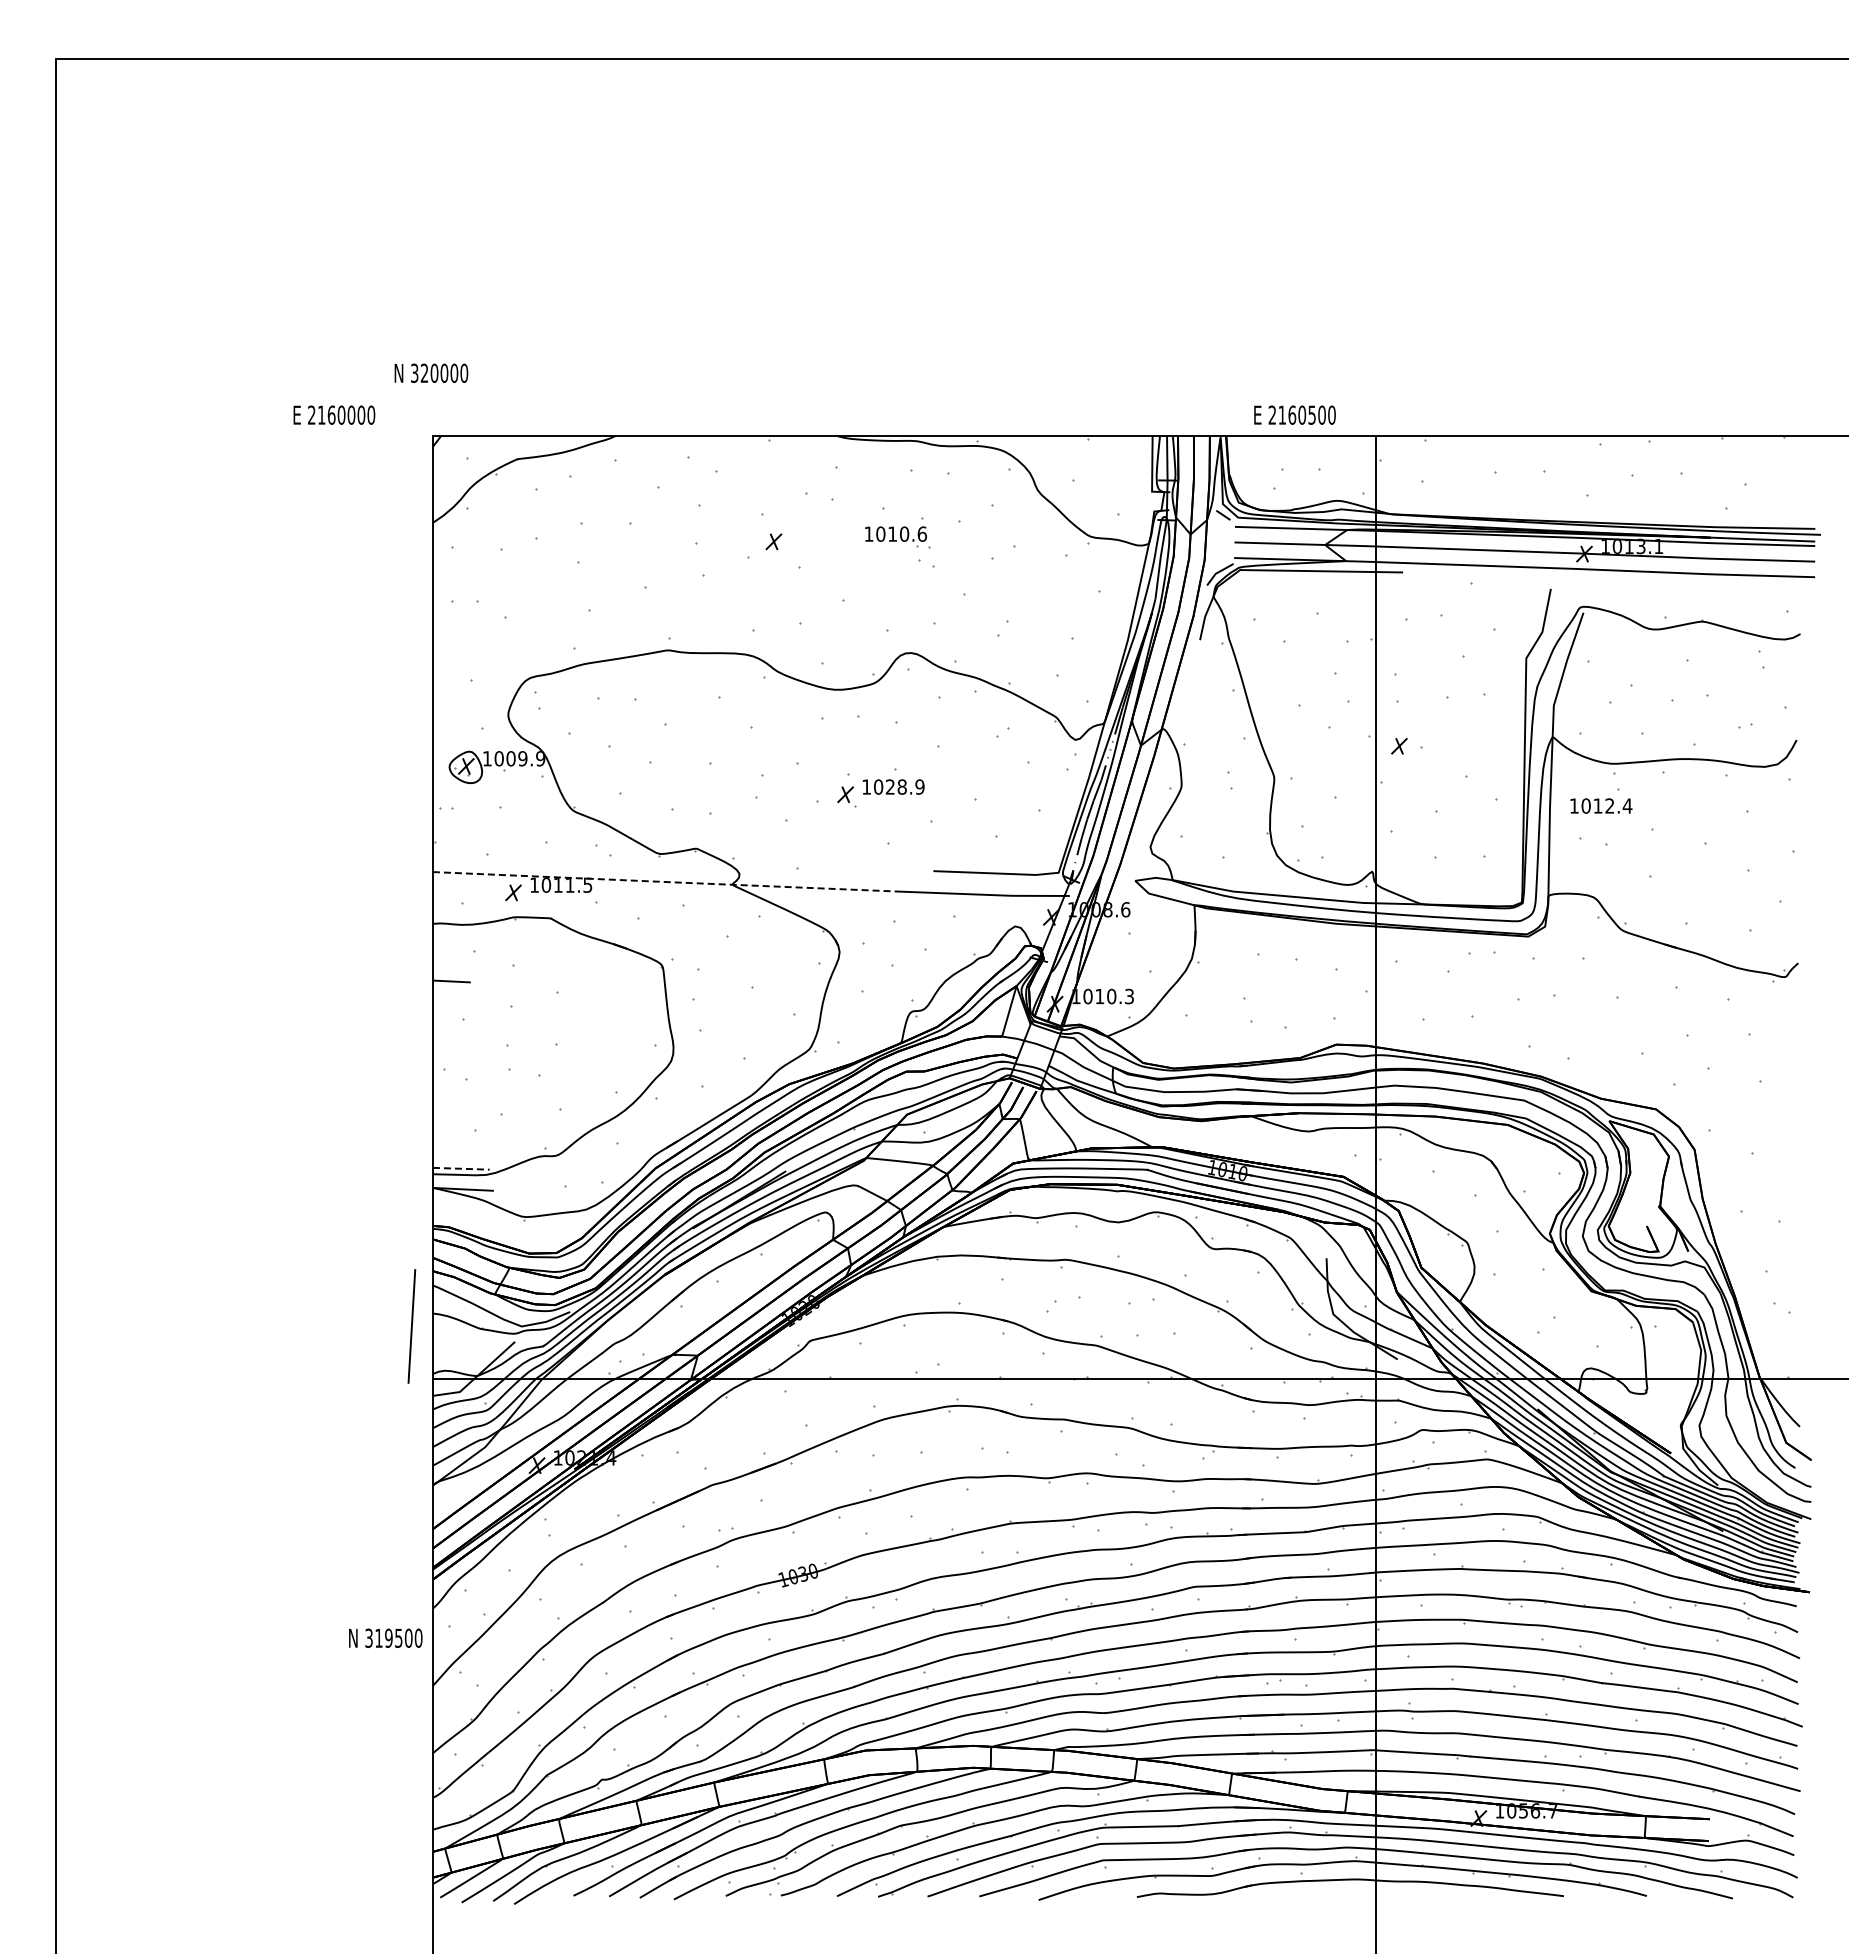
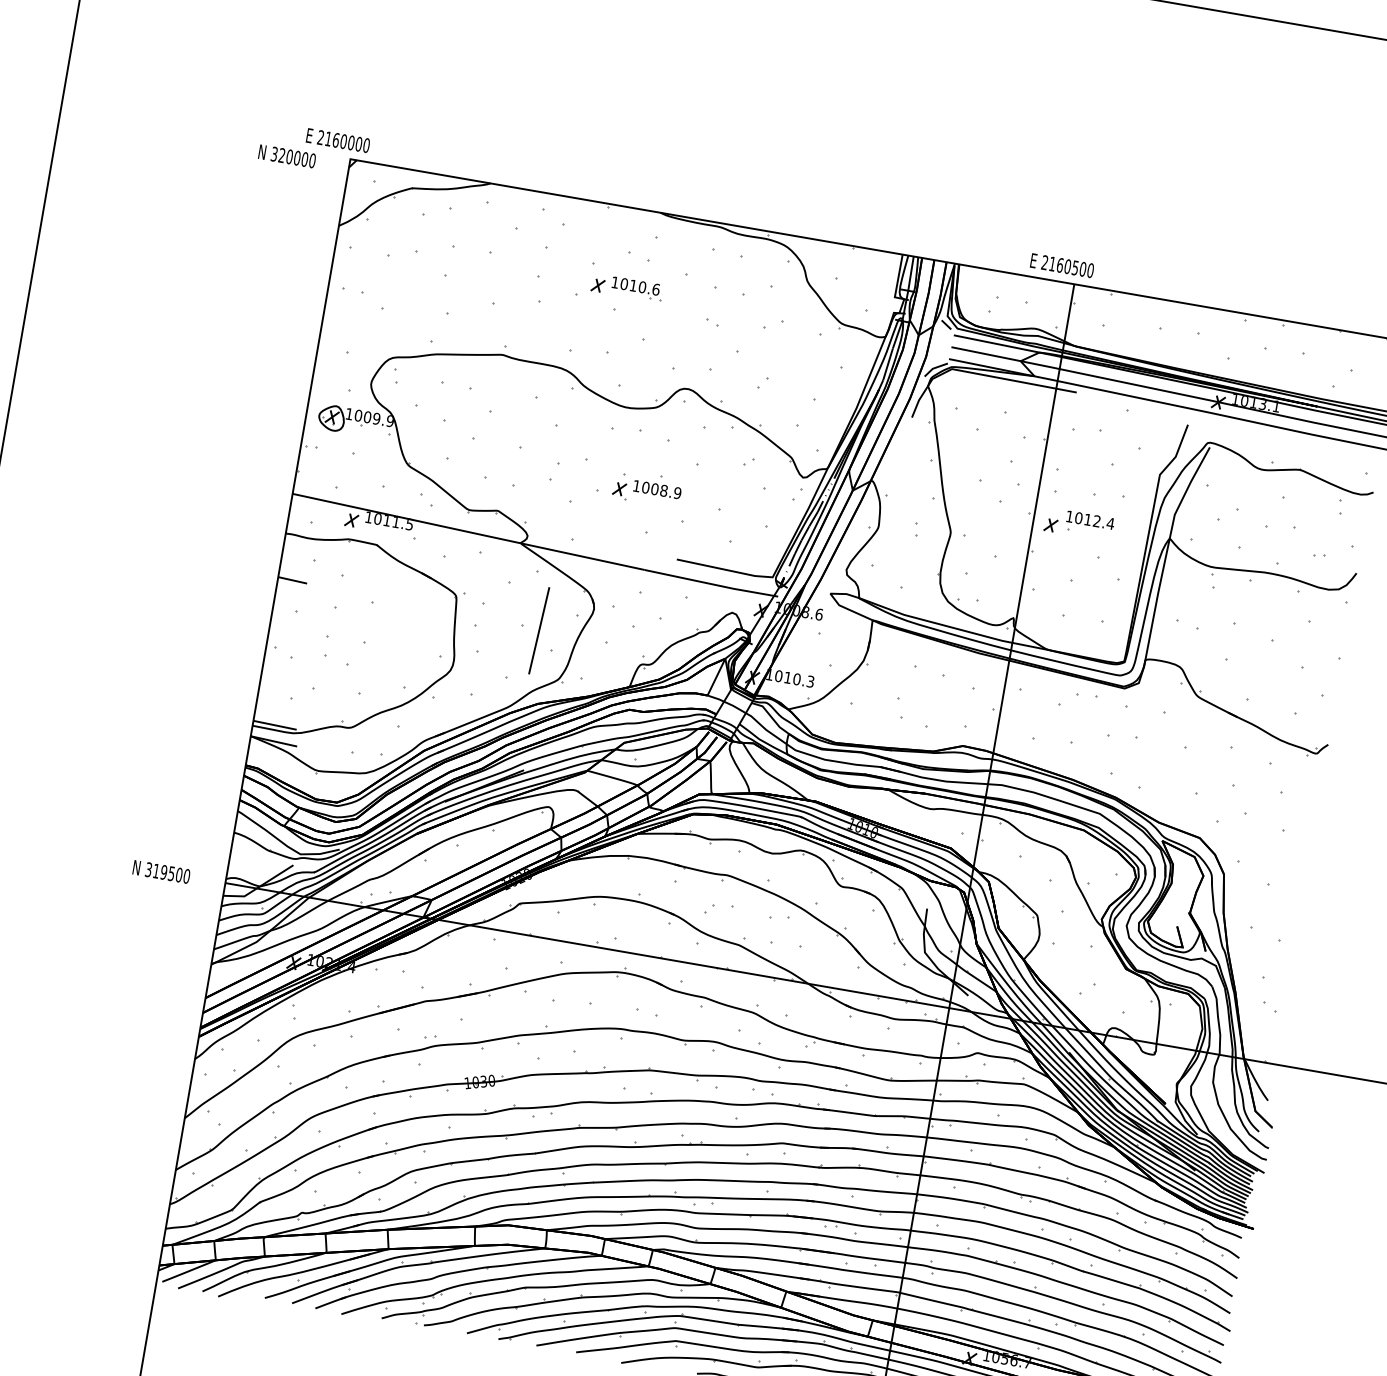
text: (431, 372) -> (287, 155), moved
text: (334, 414) -> (338, 140), moved
text: (1294, 414) -> (1061, 265), moved
part: (897, 537) -> (636, 288), moved
text: (890, 786) -> (655, 488), 1028.9 -> 1008.9
text: (1601, 805) -> (1090, 519), moved
line: (664, 881) -> (469, 531), dashed -> solid
line: (461, 1168) -> (275, 725), dashed -> solid
line: (411, 1326) -> (538, 630), moved
text: (385, 1637) -> (161, 871), moved

